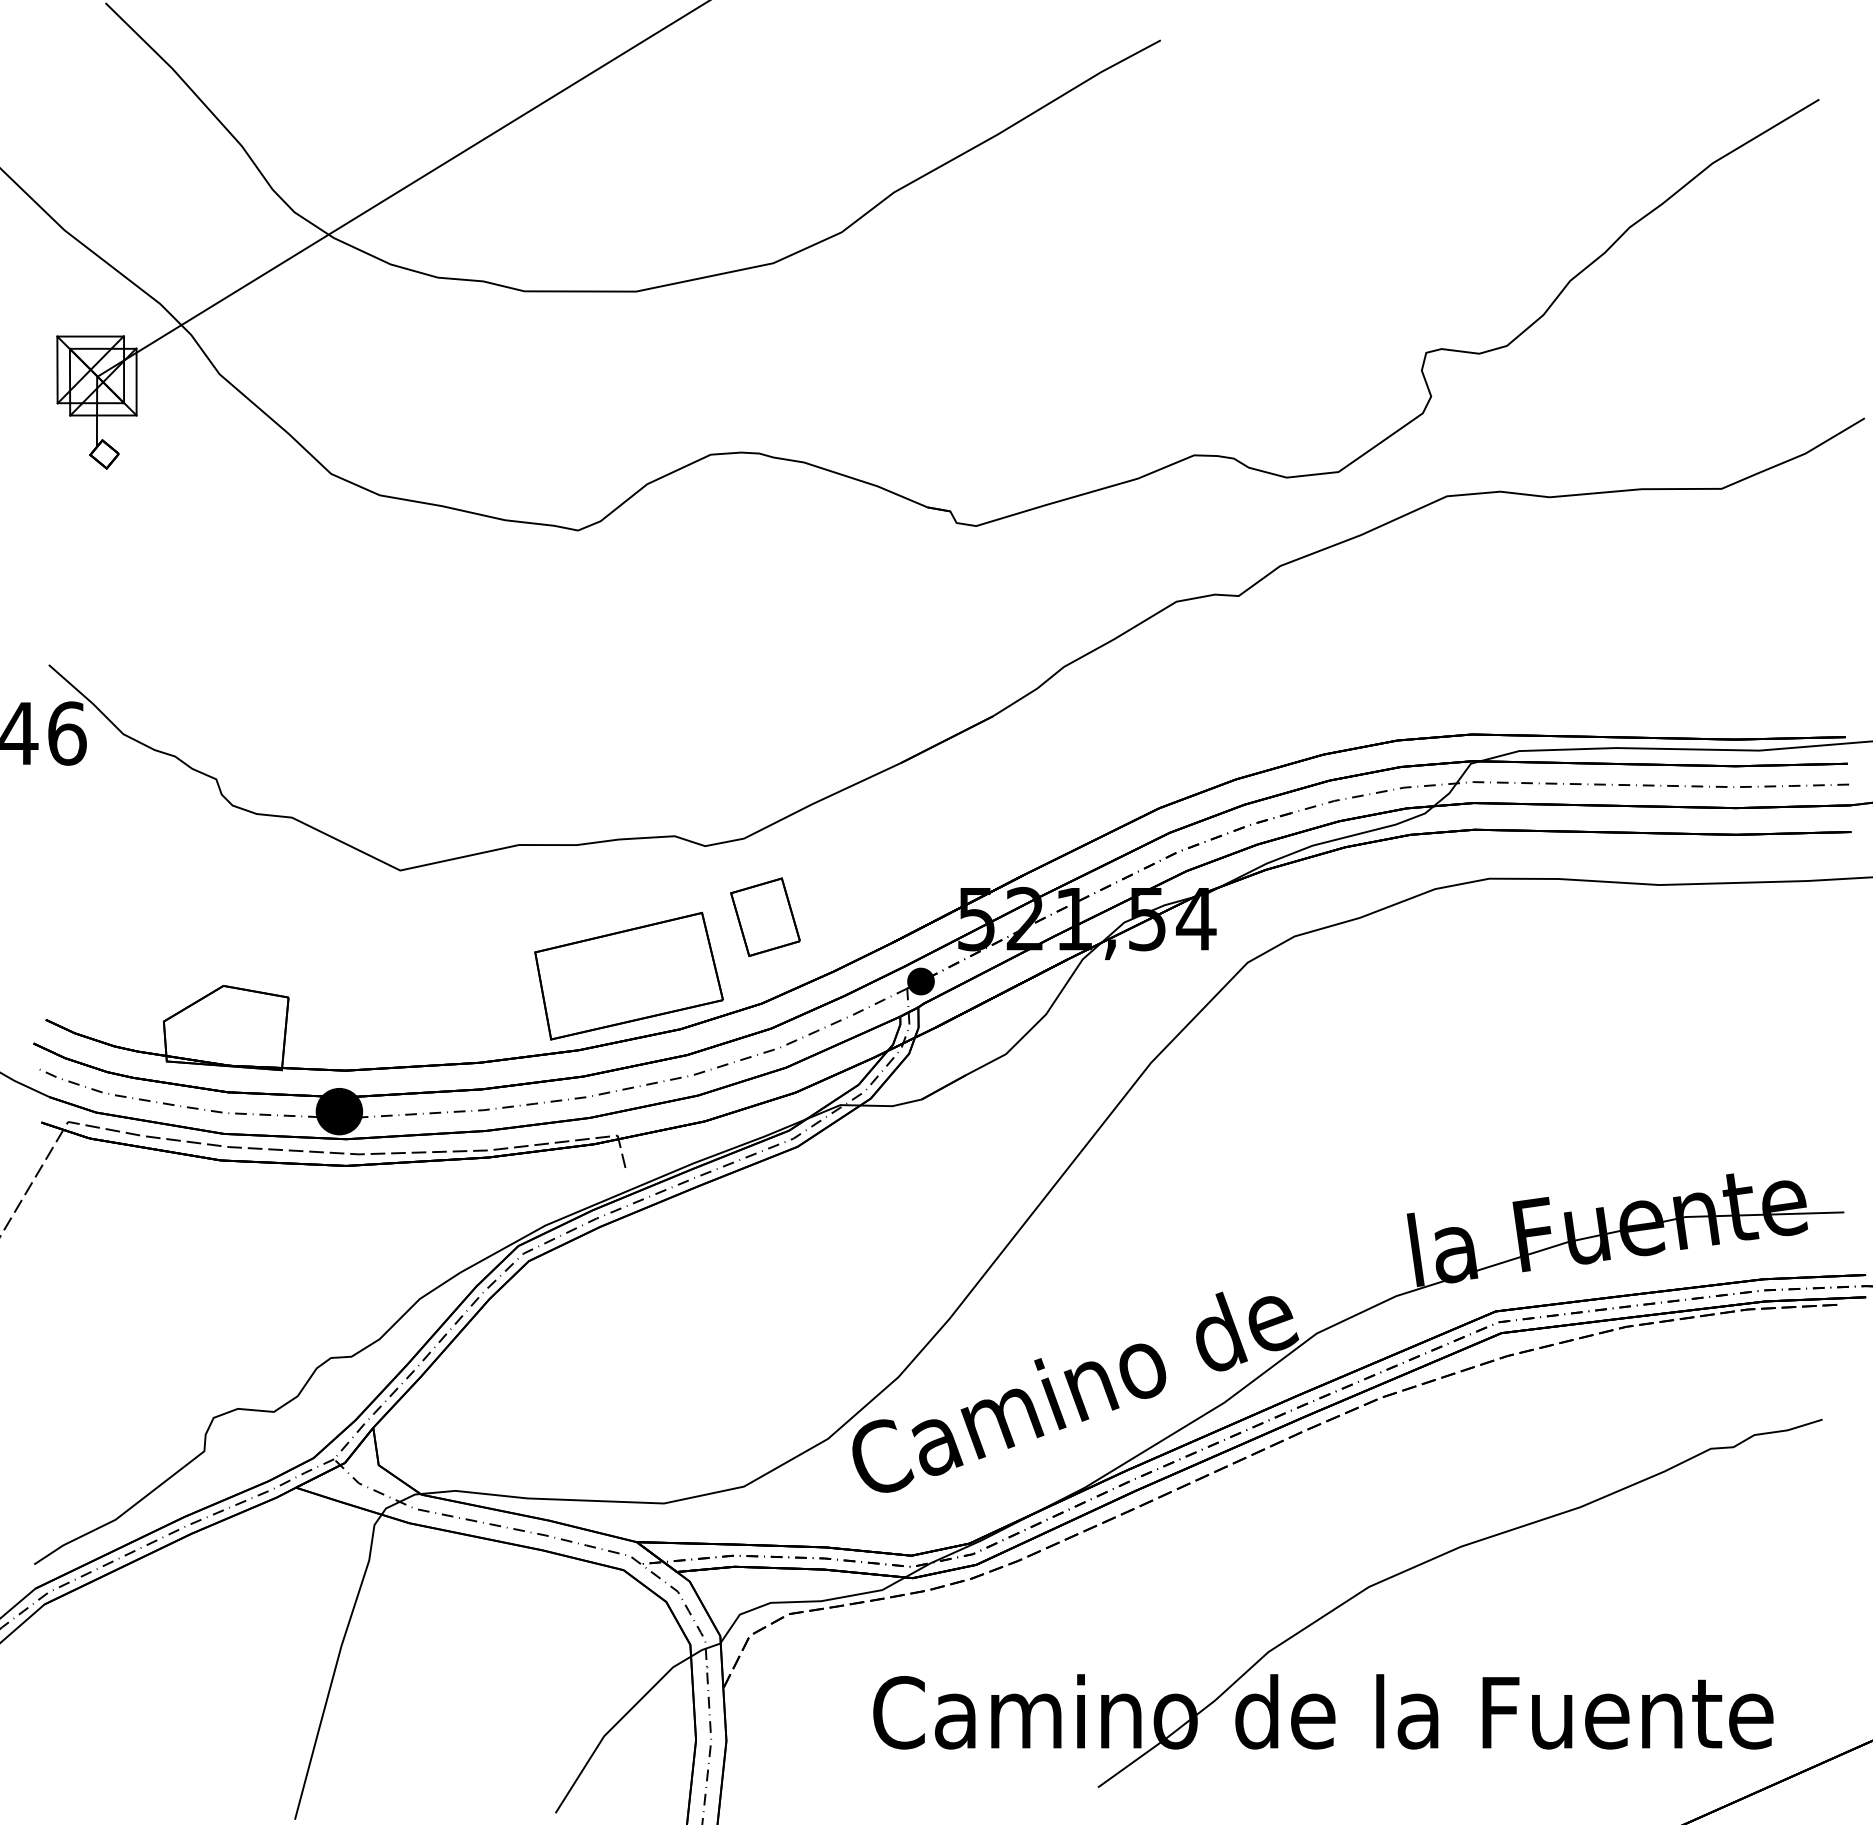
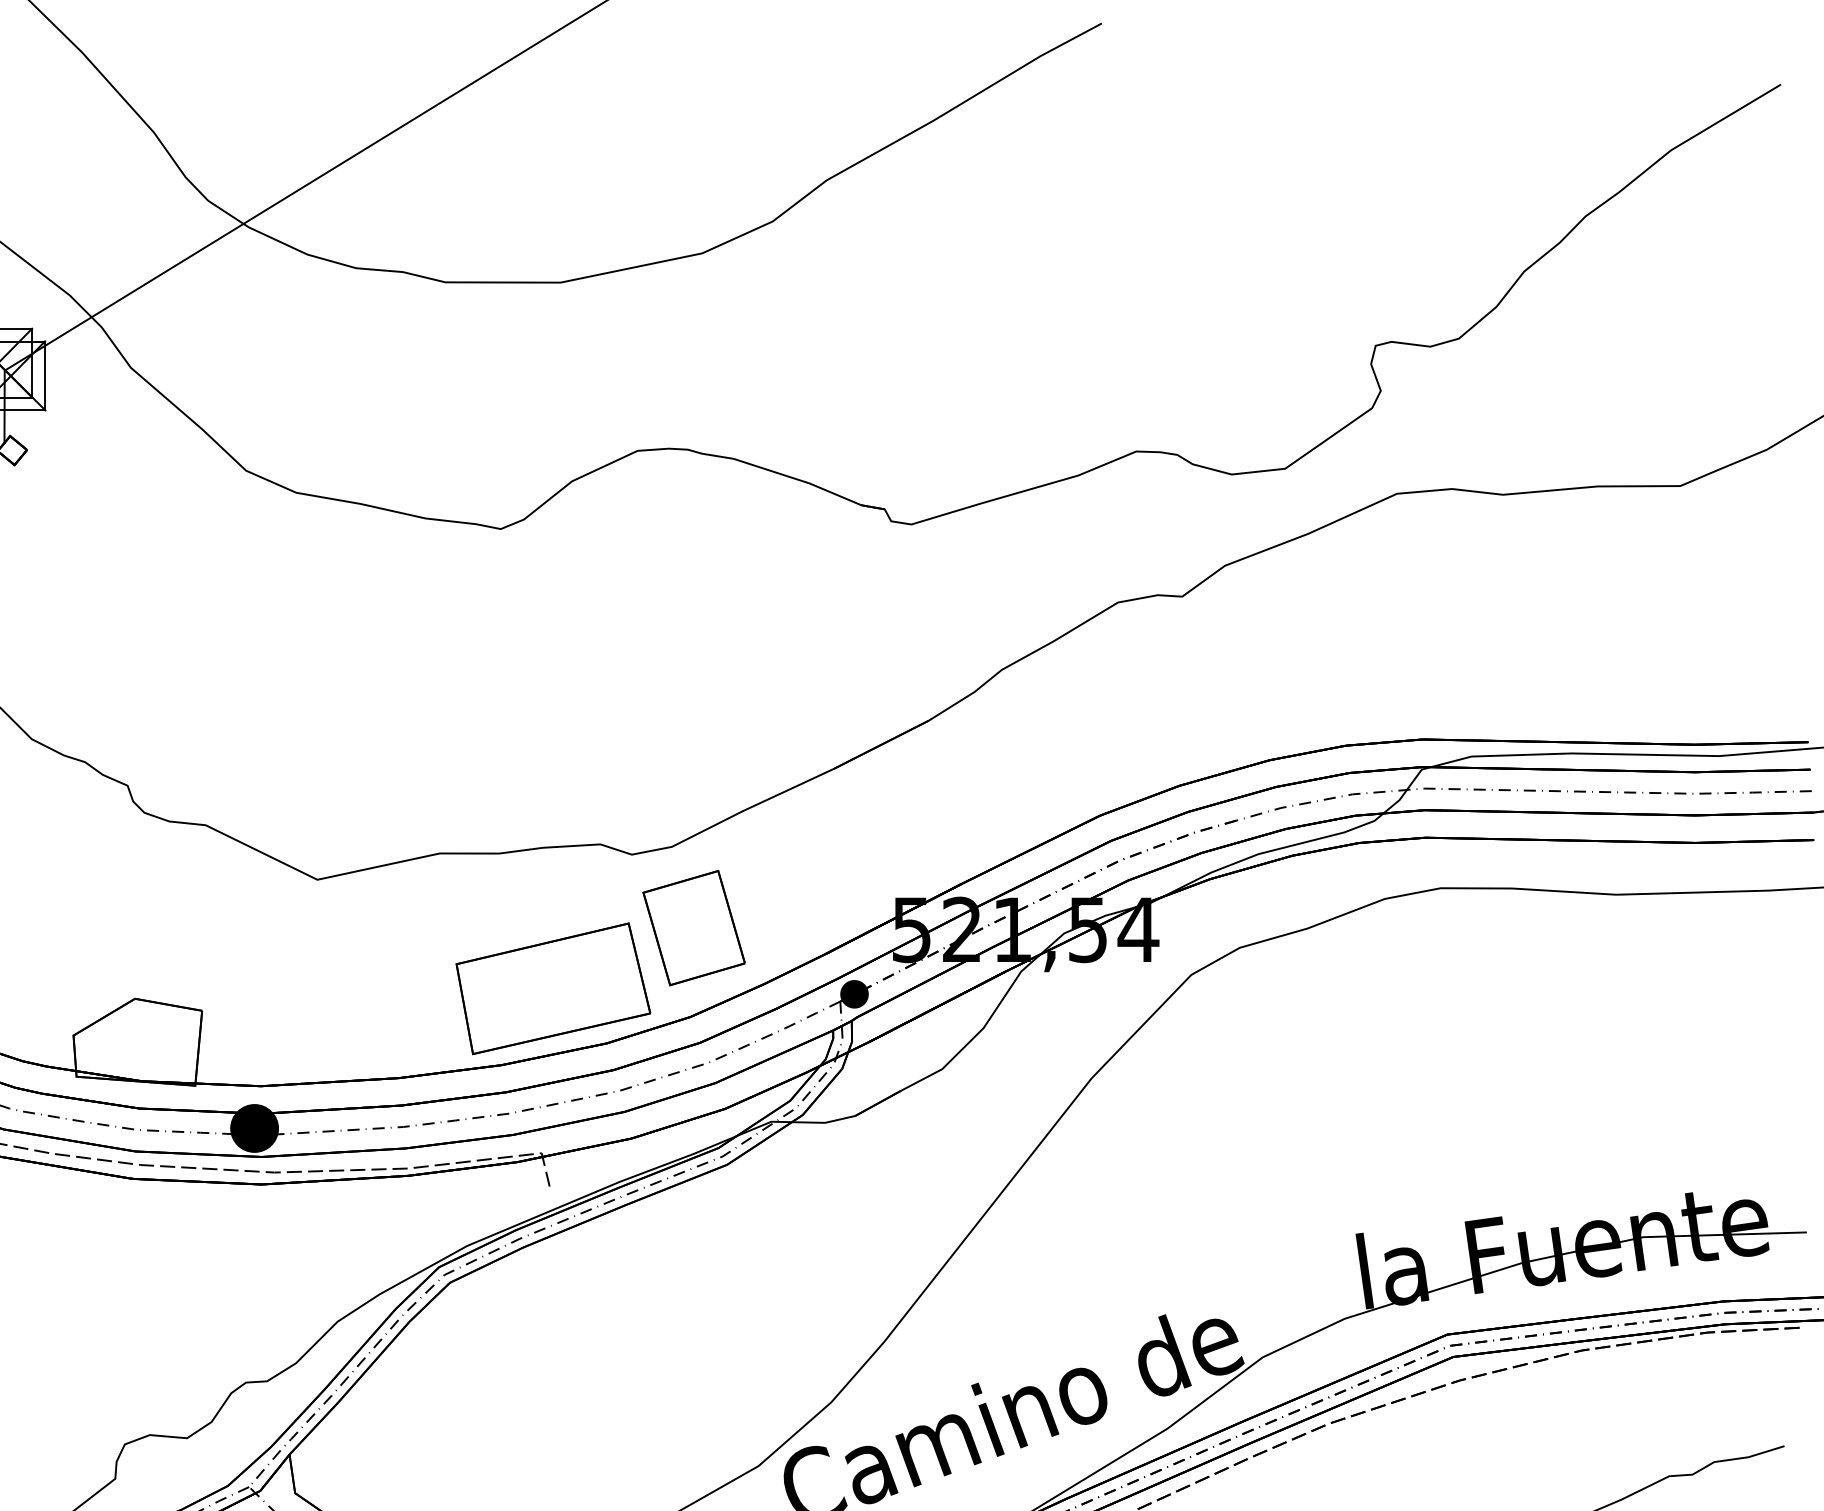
part: (765, 916) -> (694, 927), size x1.43

